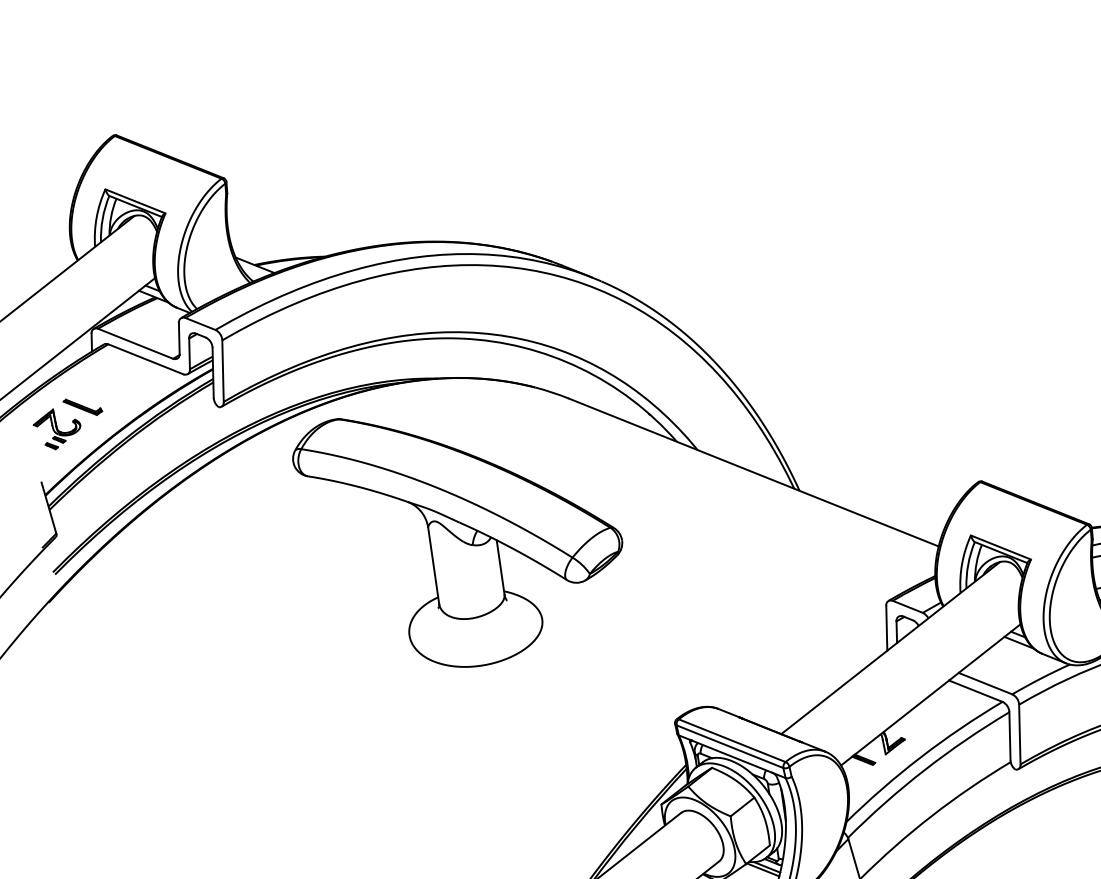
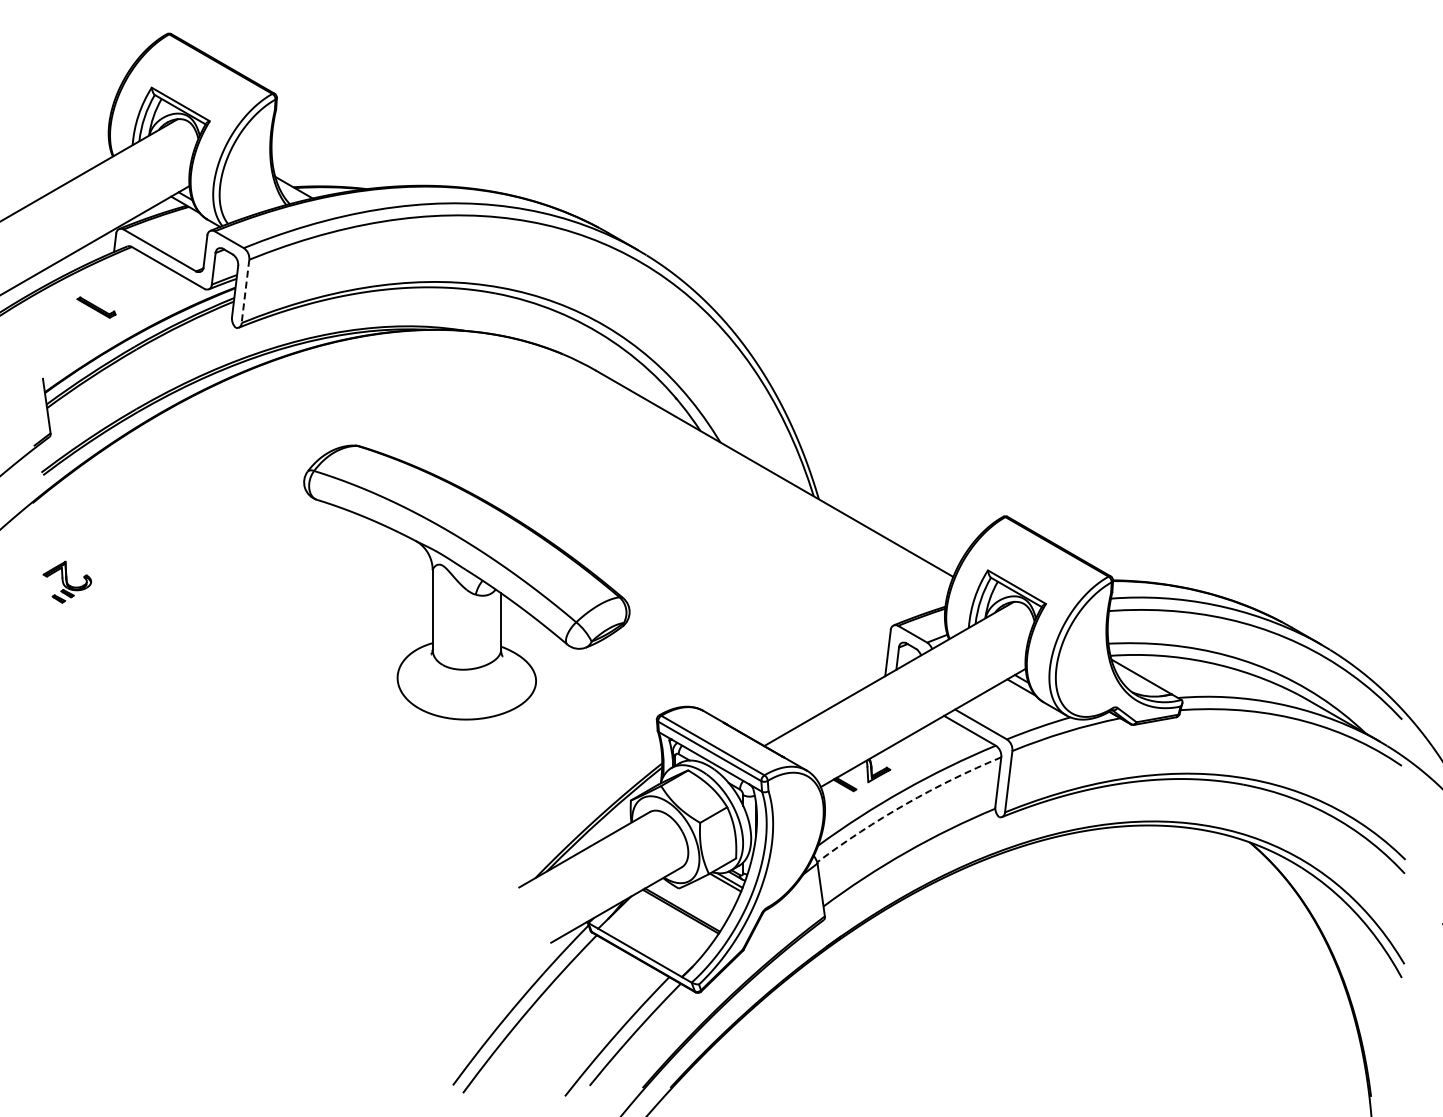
line: (223, 371) -> (245, 291), solid -> dashed
part: (57, 428) -> (67, 581), moved
part: (462, 534) -> (466, 582), moved
arc: (925, 770) -> (906, 804), solid -> dashed

